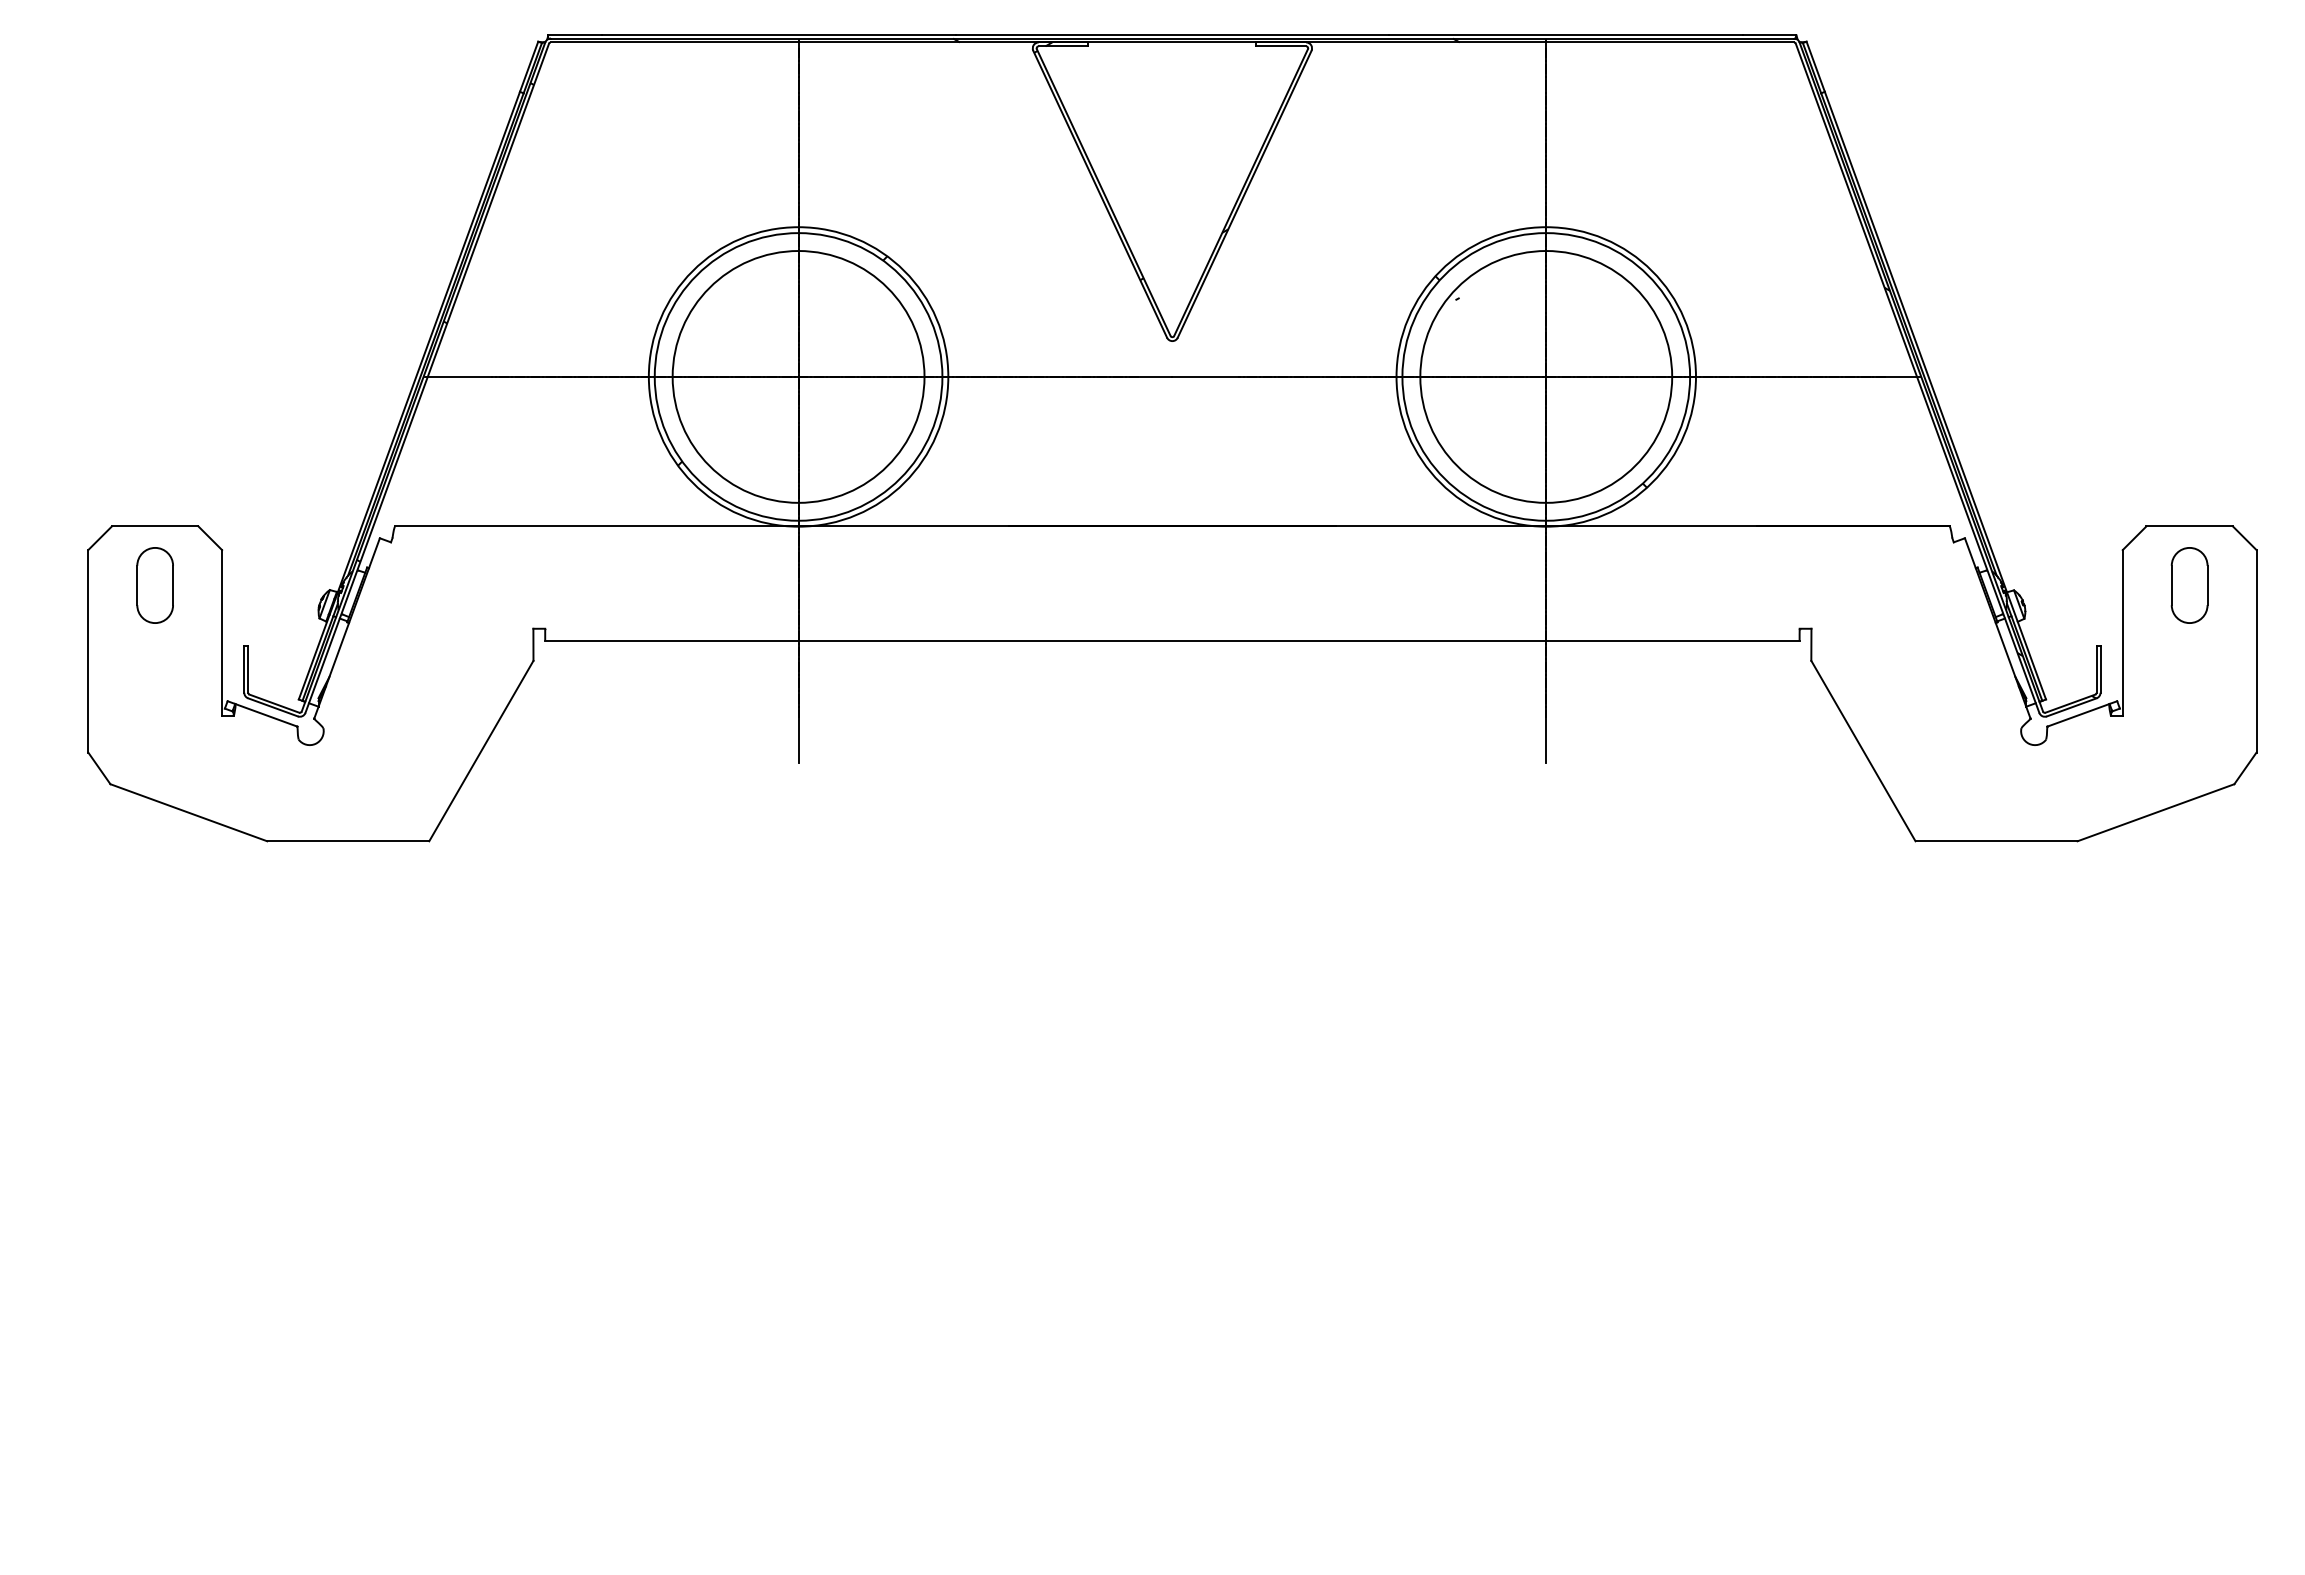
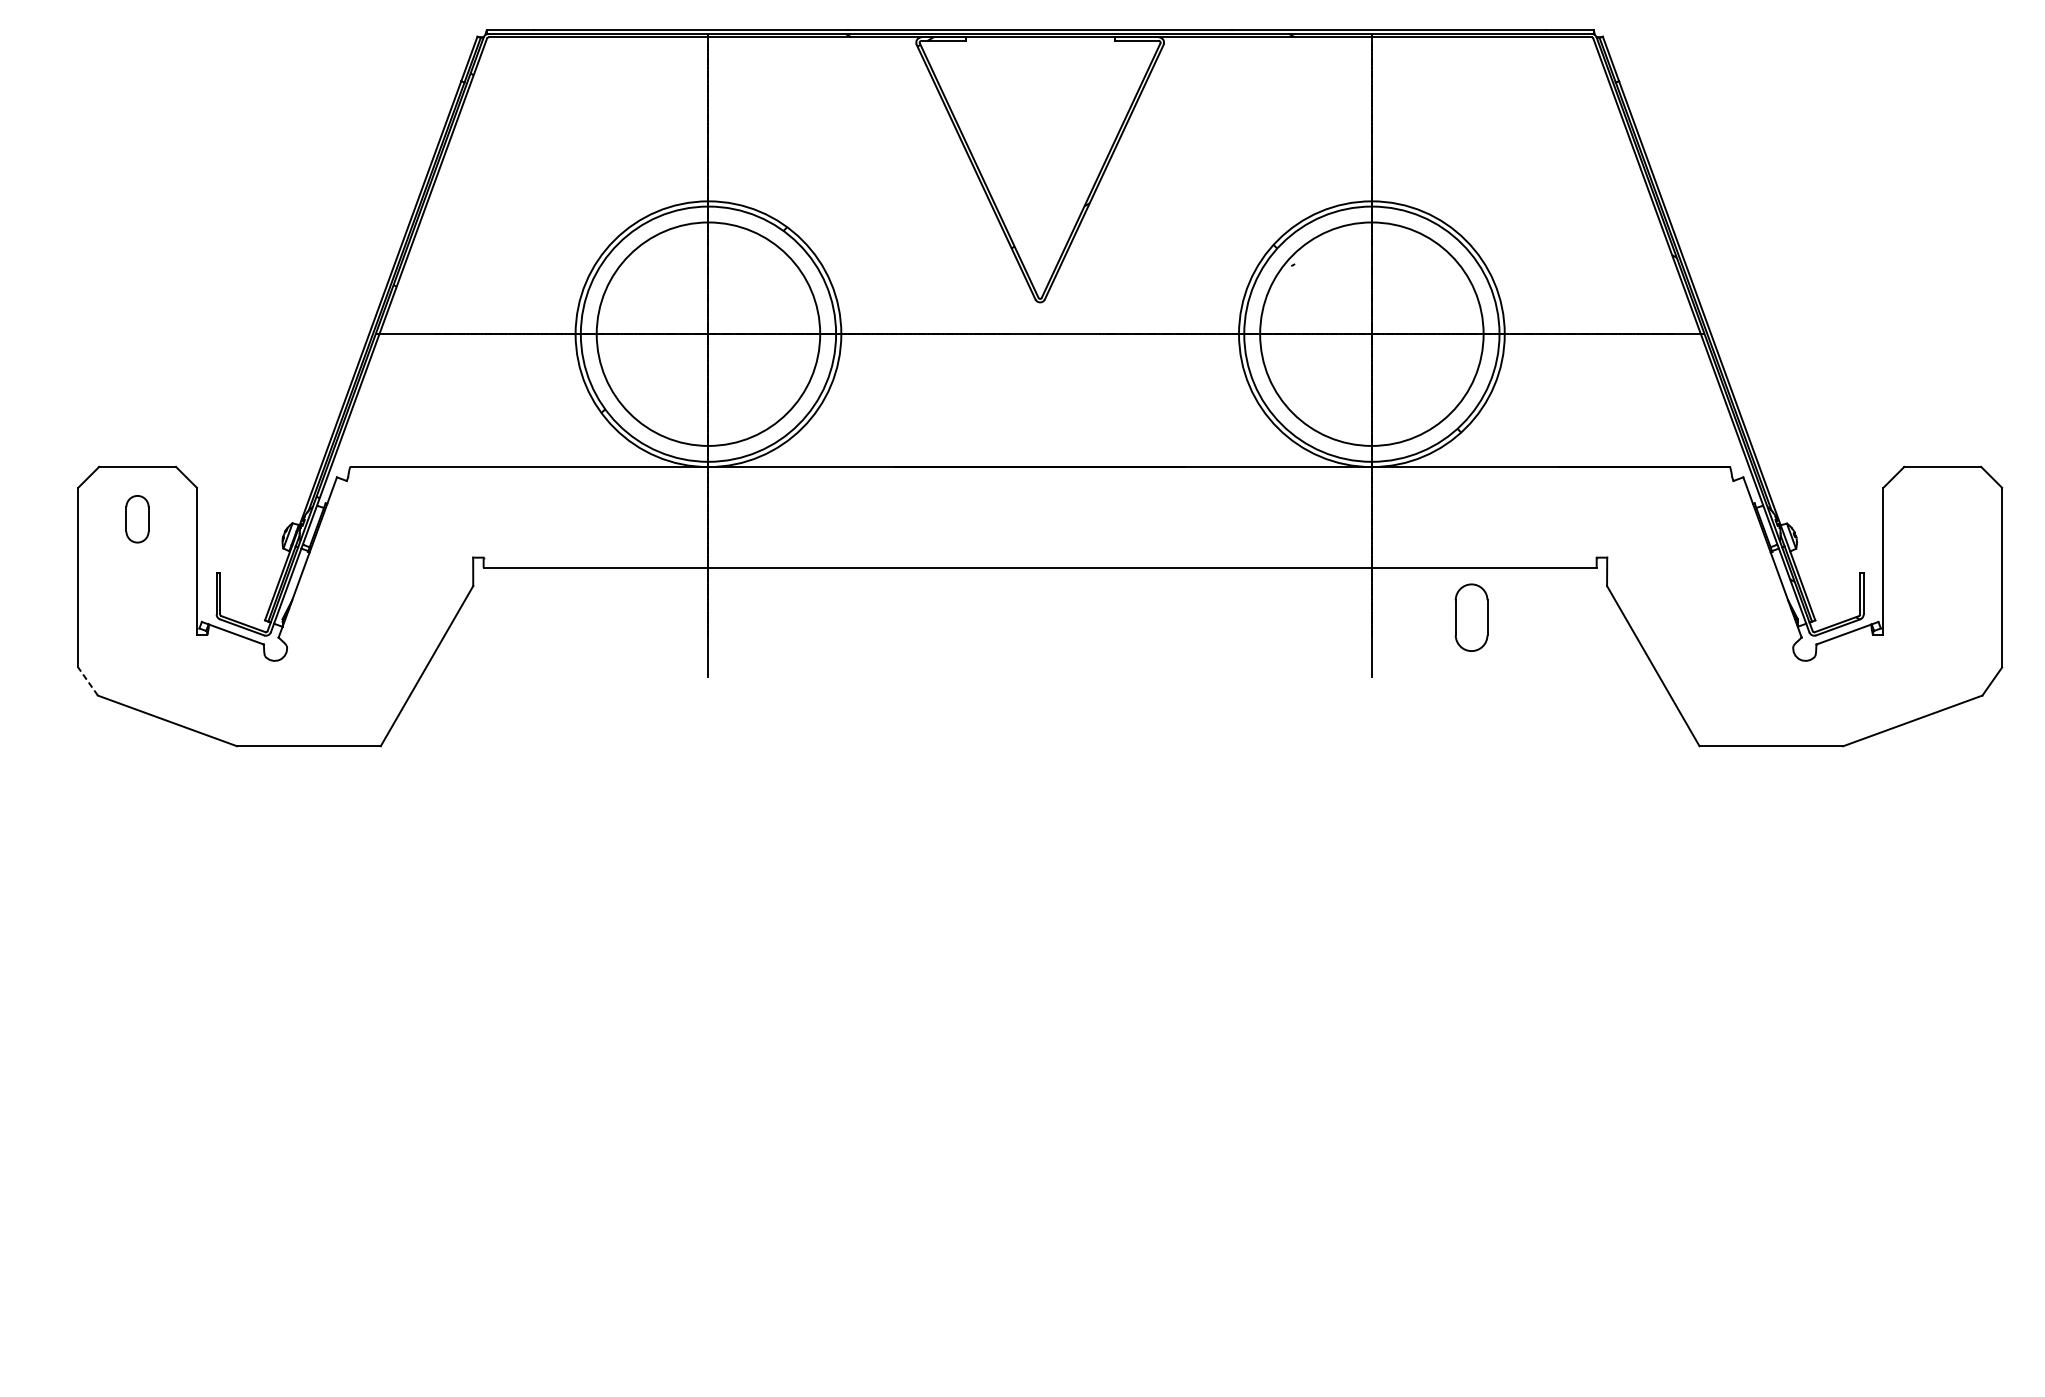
part: (154, 585) -> (136, 519), size x0.7
part: (2189, 585) -> (1471, 617), moved
line: (99, 767) -> (88, 680), solid -> dashed

